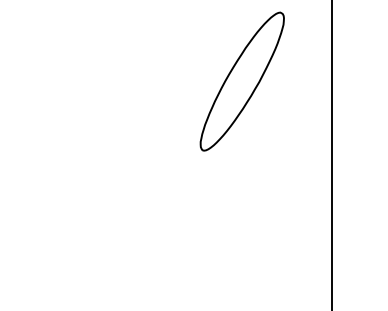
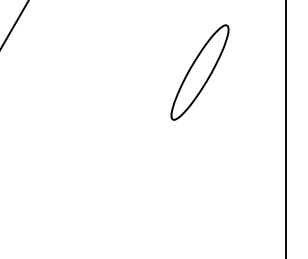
part: (241, 81) -> (199, 72), moved

